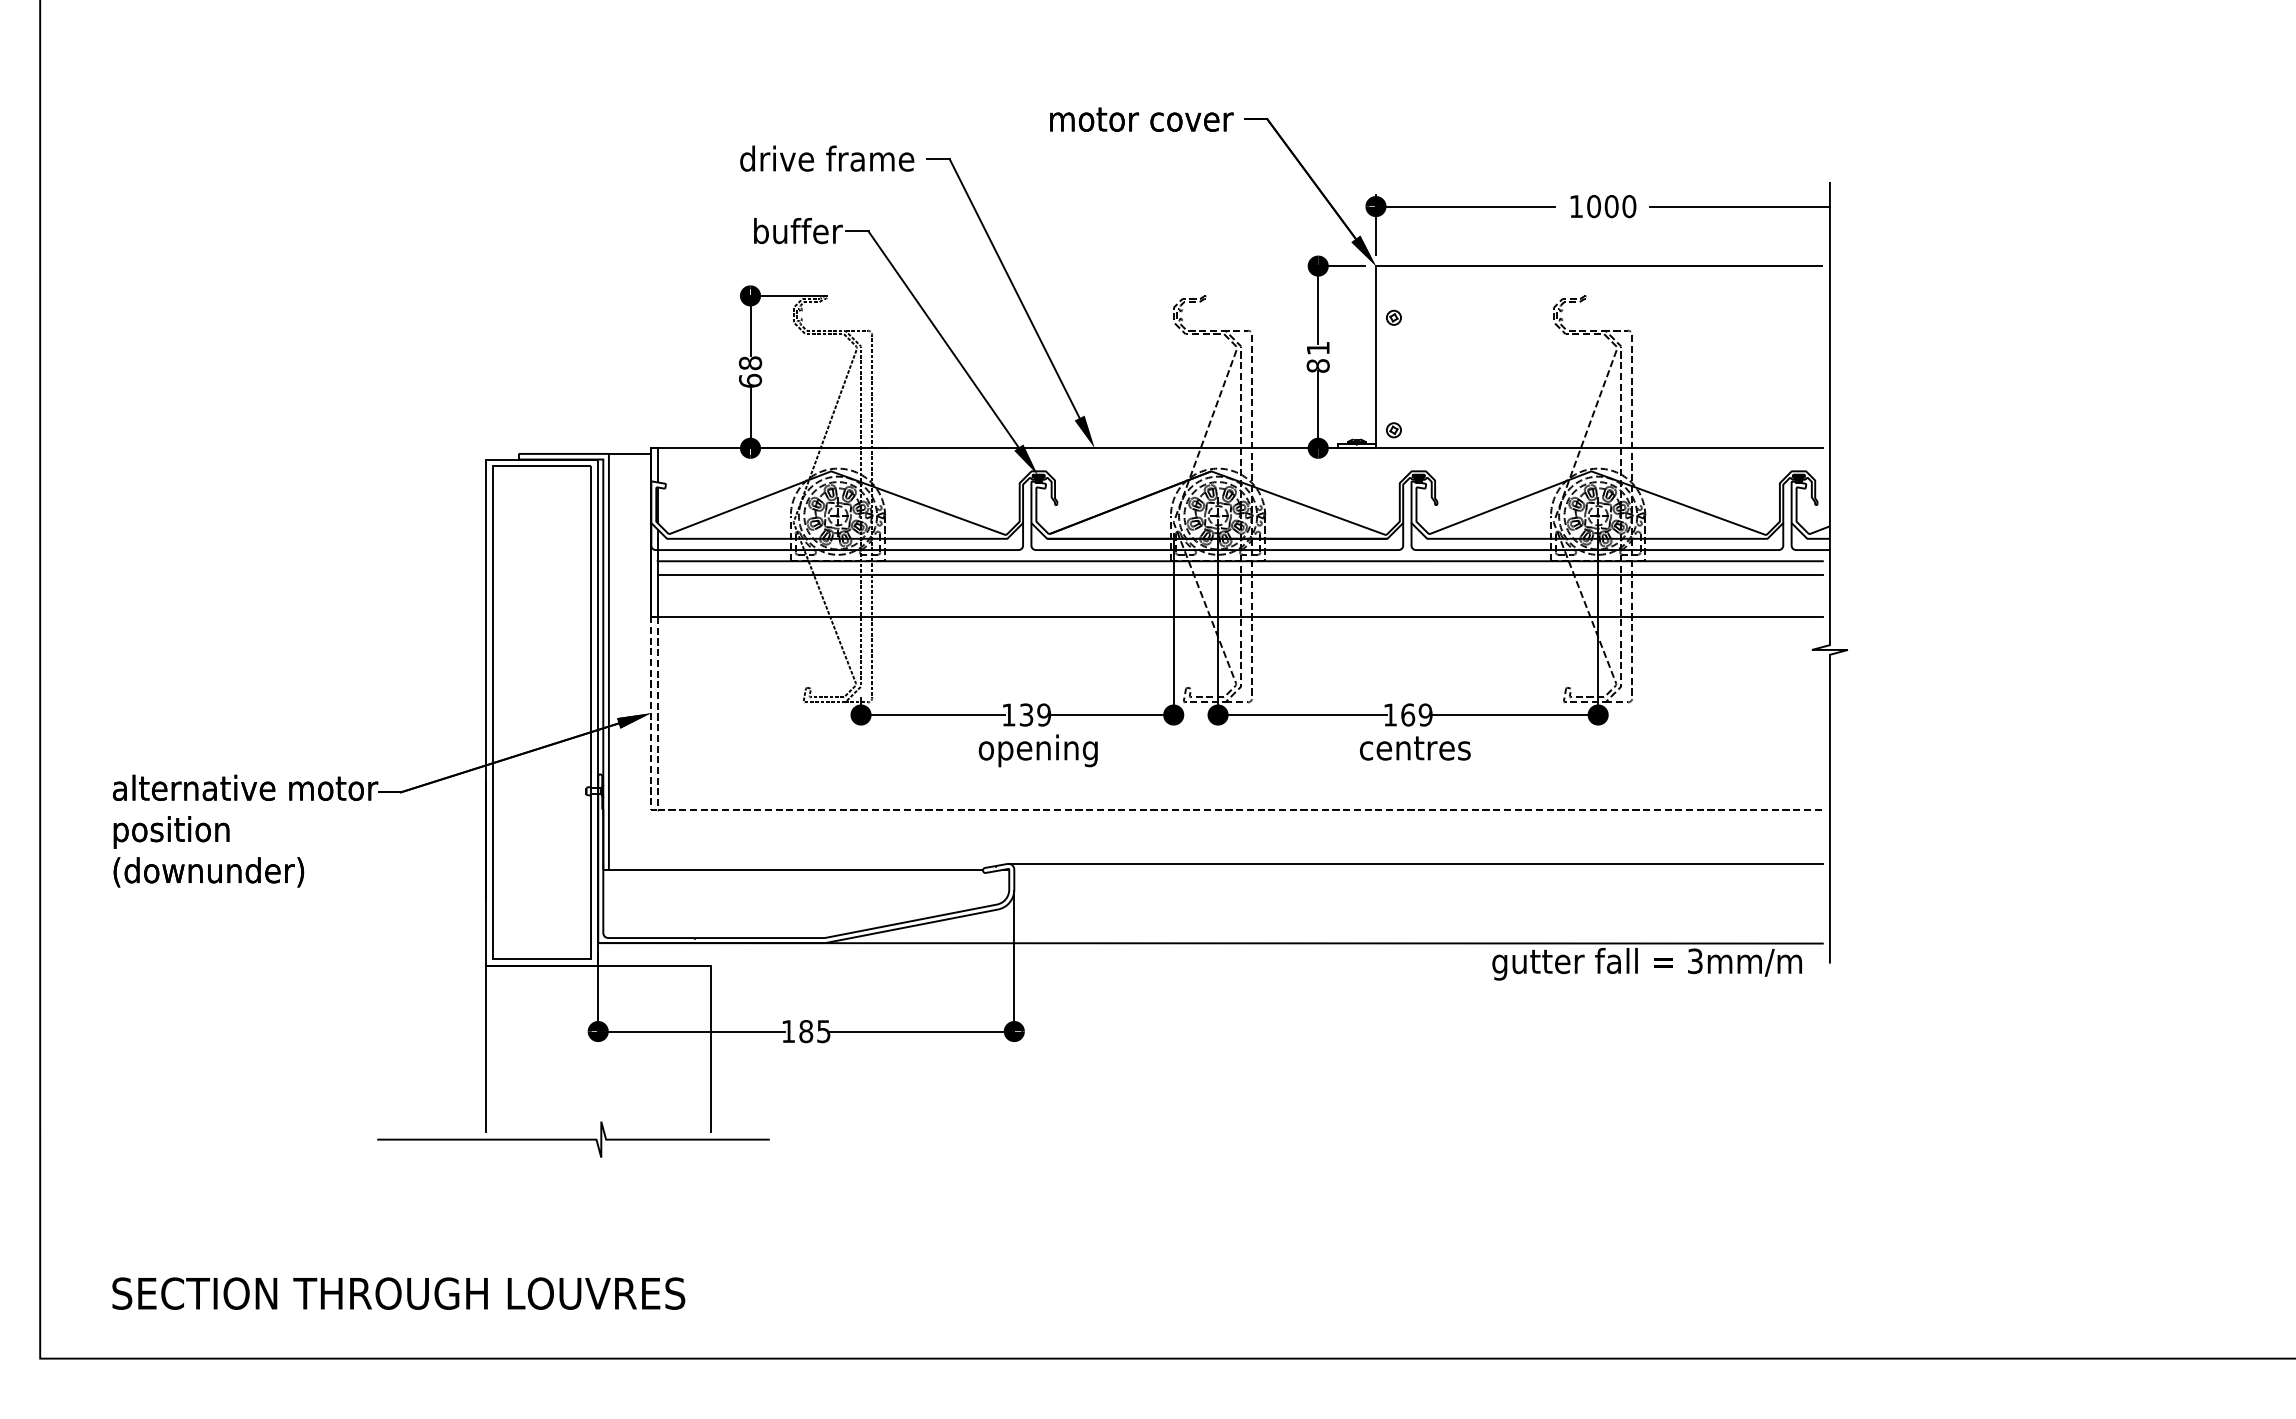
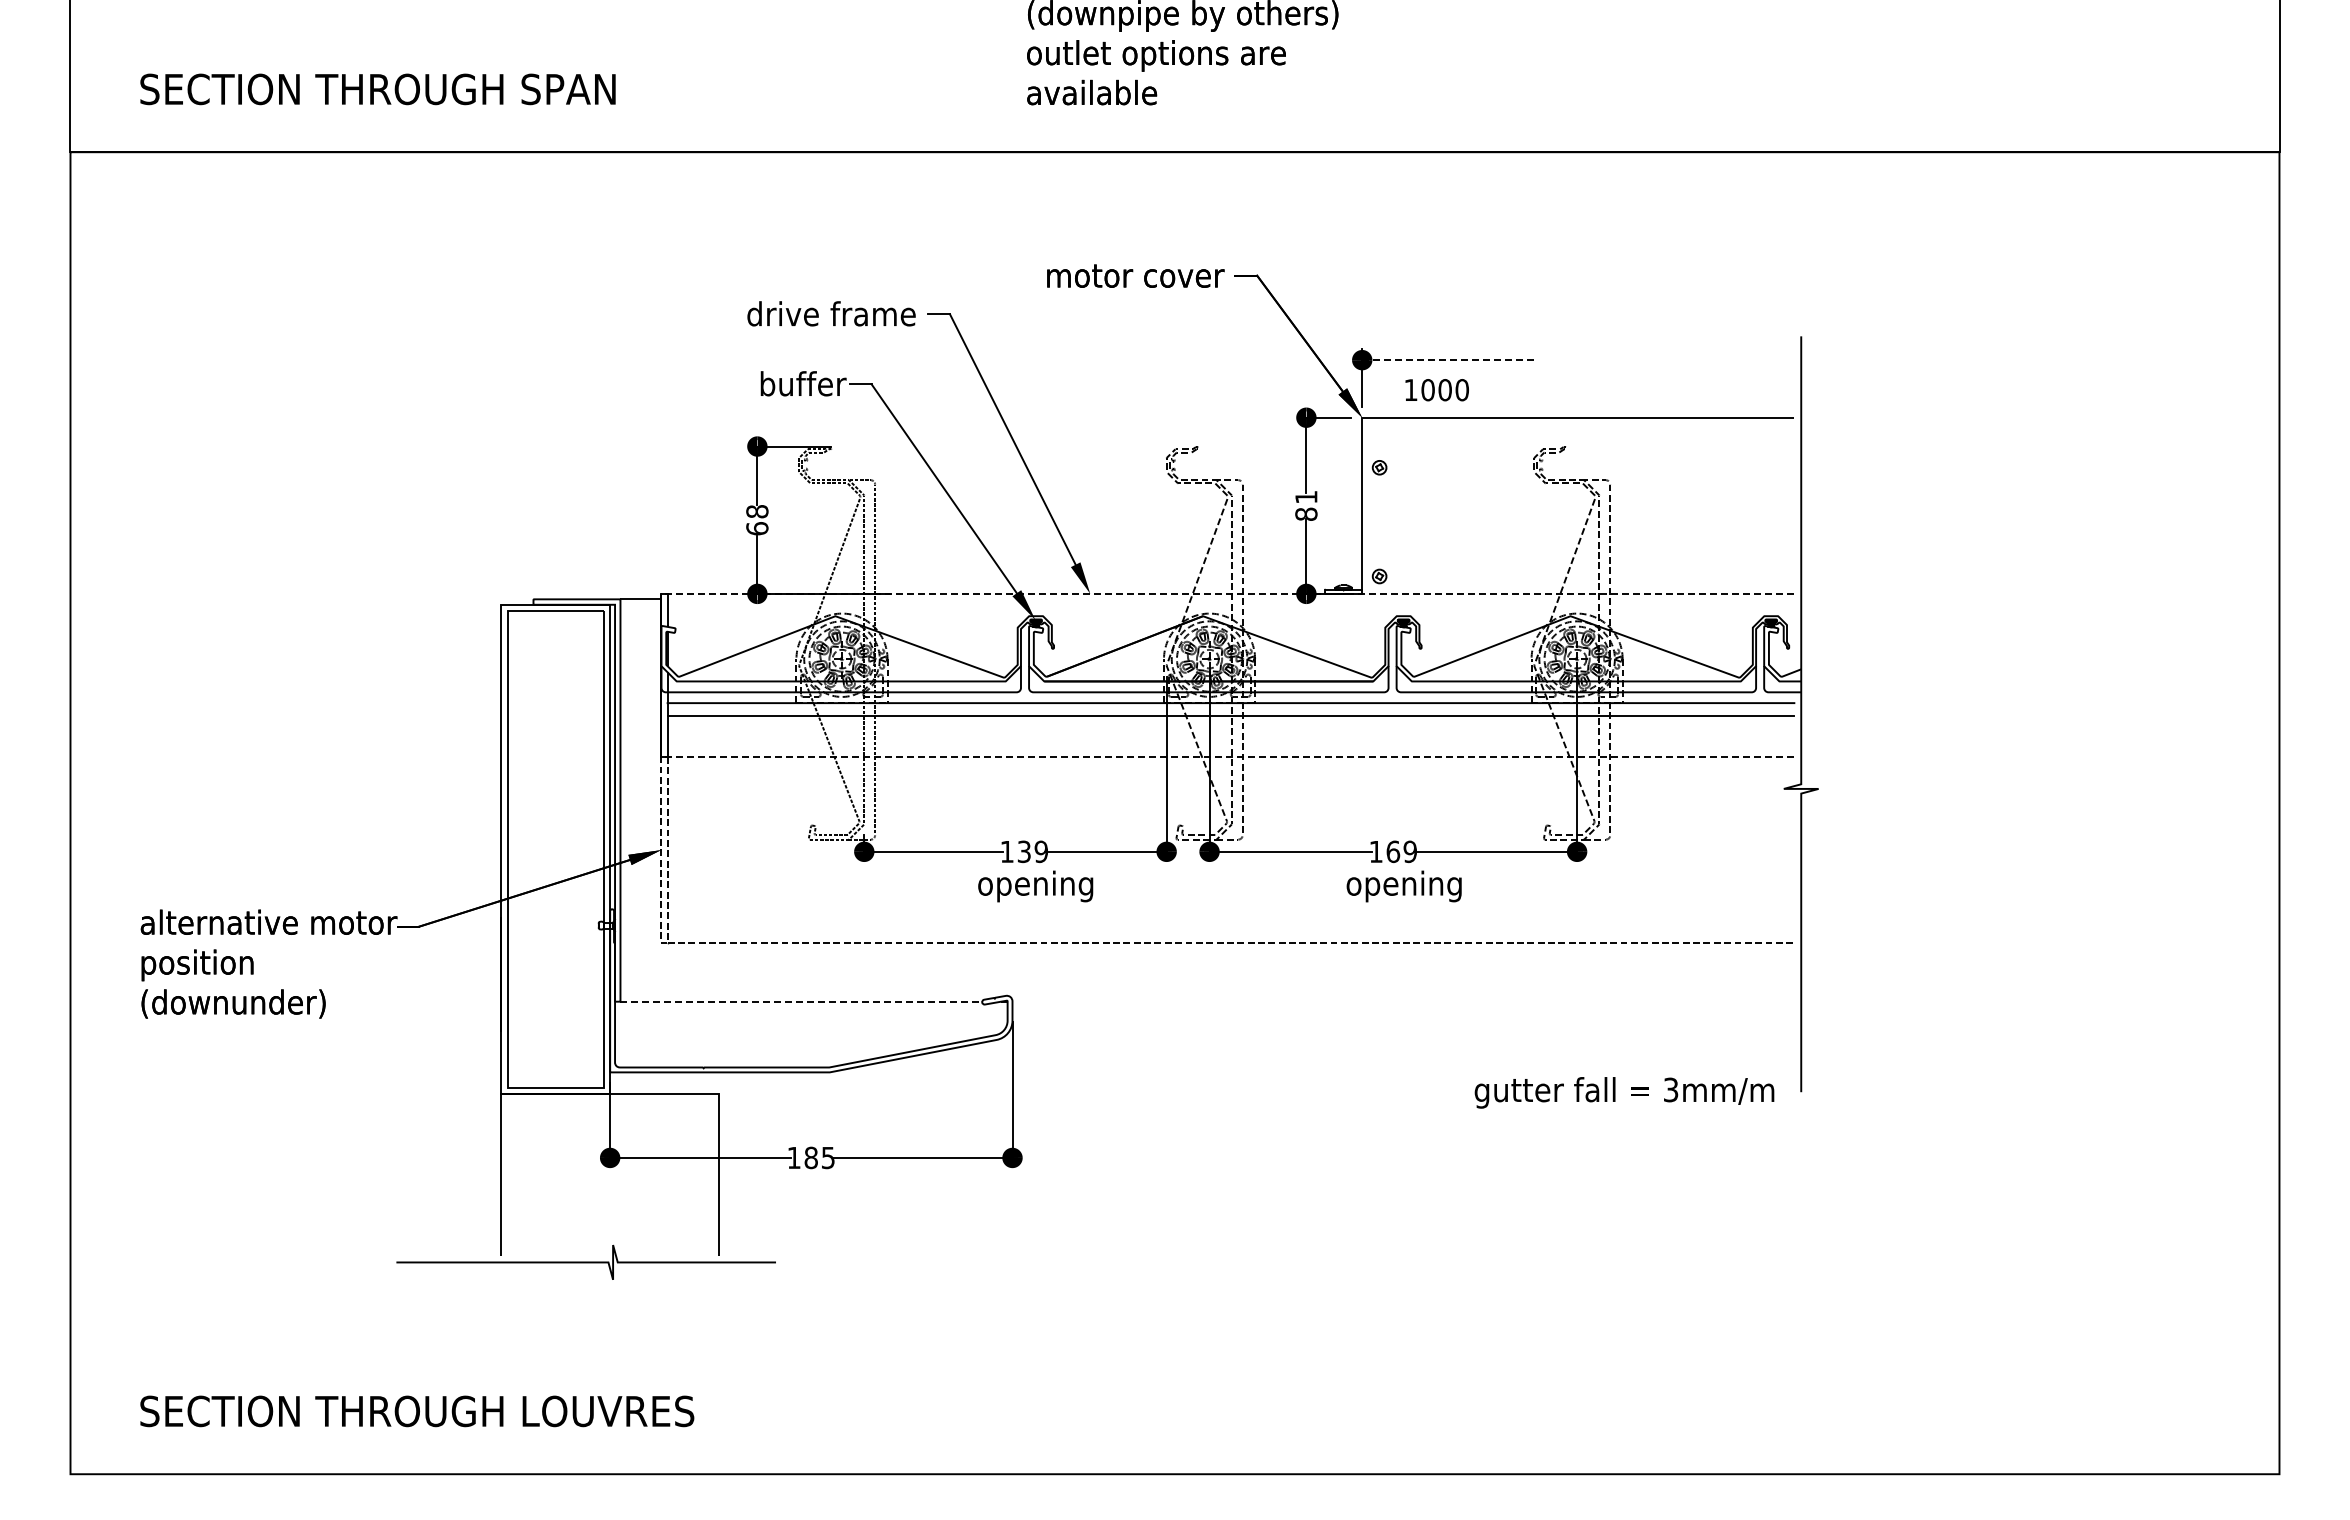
line: (1466, 206) -> (1449, 360), solid -> dashed
text: (1602, 206) -> (1436, 390), moved
line: (1740, 206) -> (1714, 360), removed
line: (1236, 447) -> (1227, 593), solid -> dashed
line: (1236, 617) -> (1227, 757), solid -> dashed
text: (1419, 750) -> (1404, 886), centres -> opening
line: (1415, 863) -> (1400, 995), removed
line: (796, 869) -> (801, 1001), solid -> dashed
line: (1210, 943) -> (1202, 1072), removed

